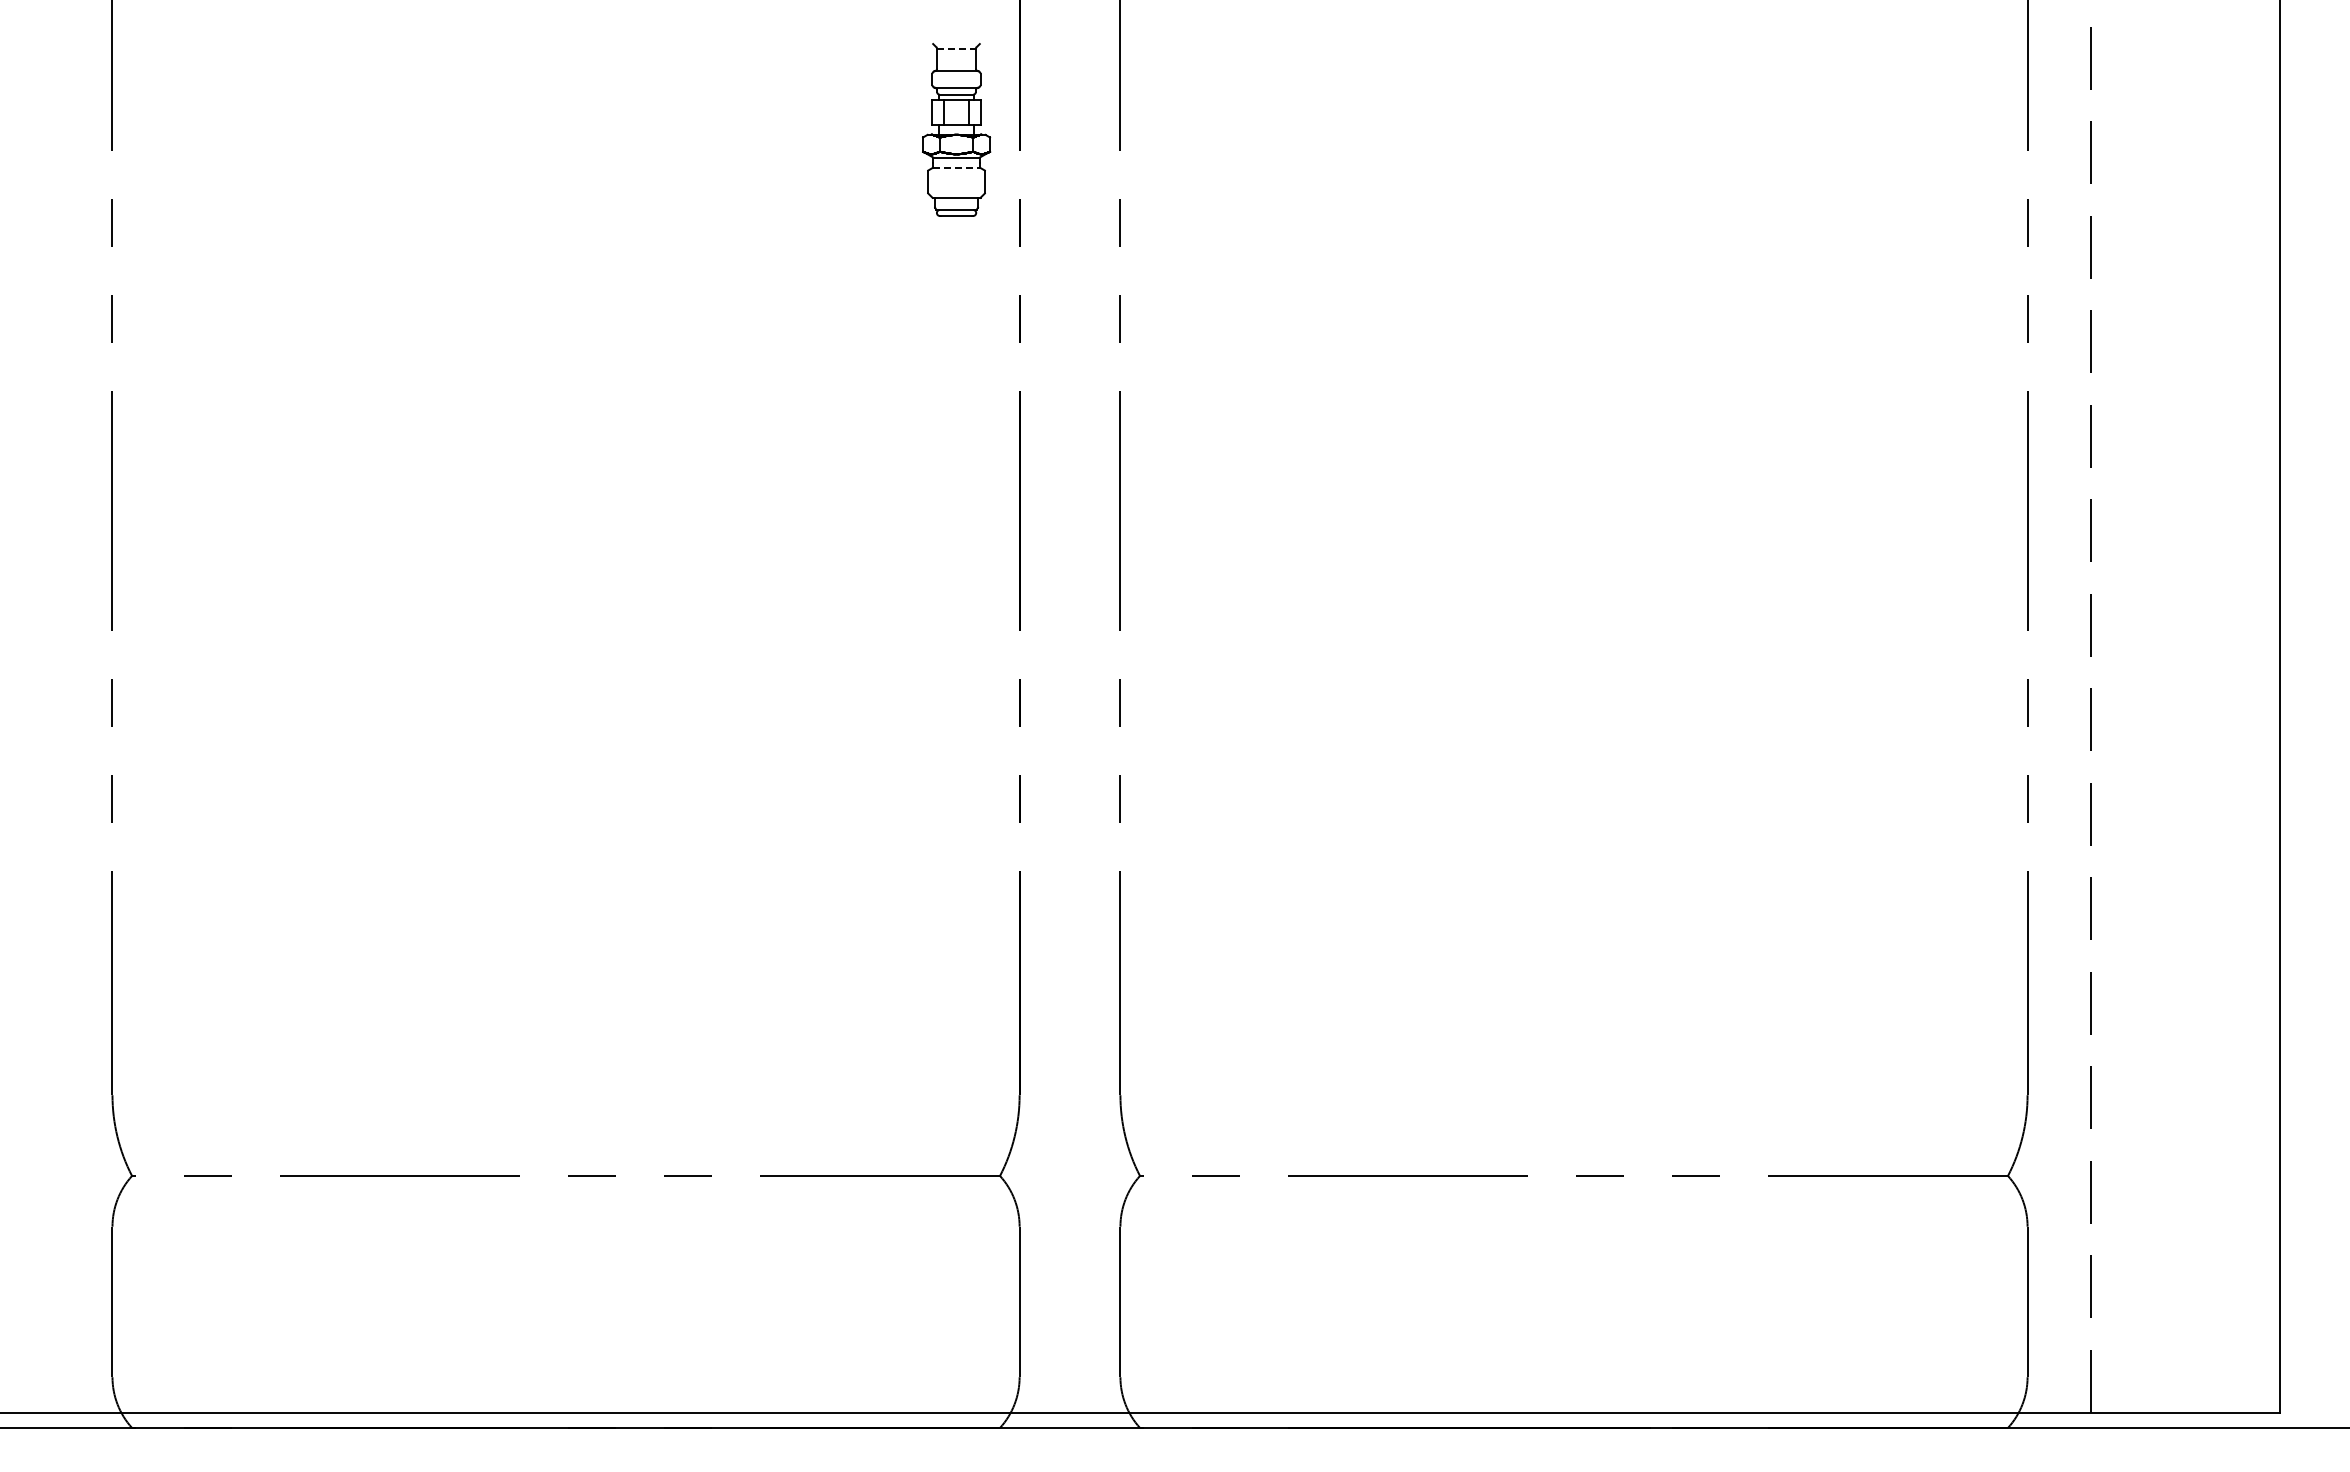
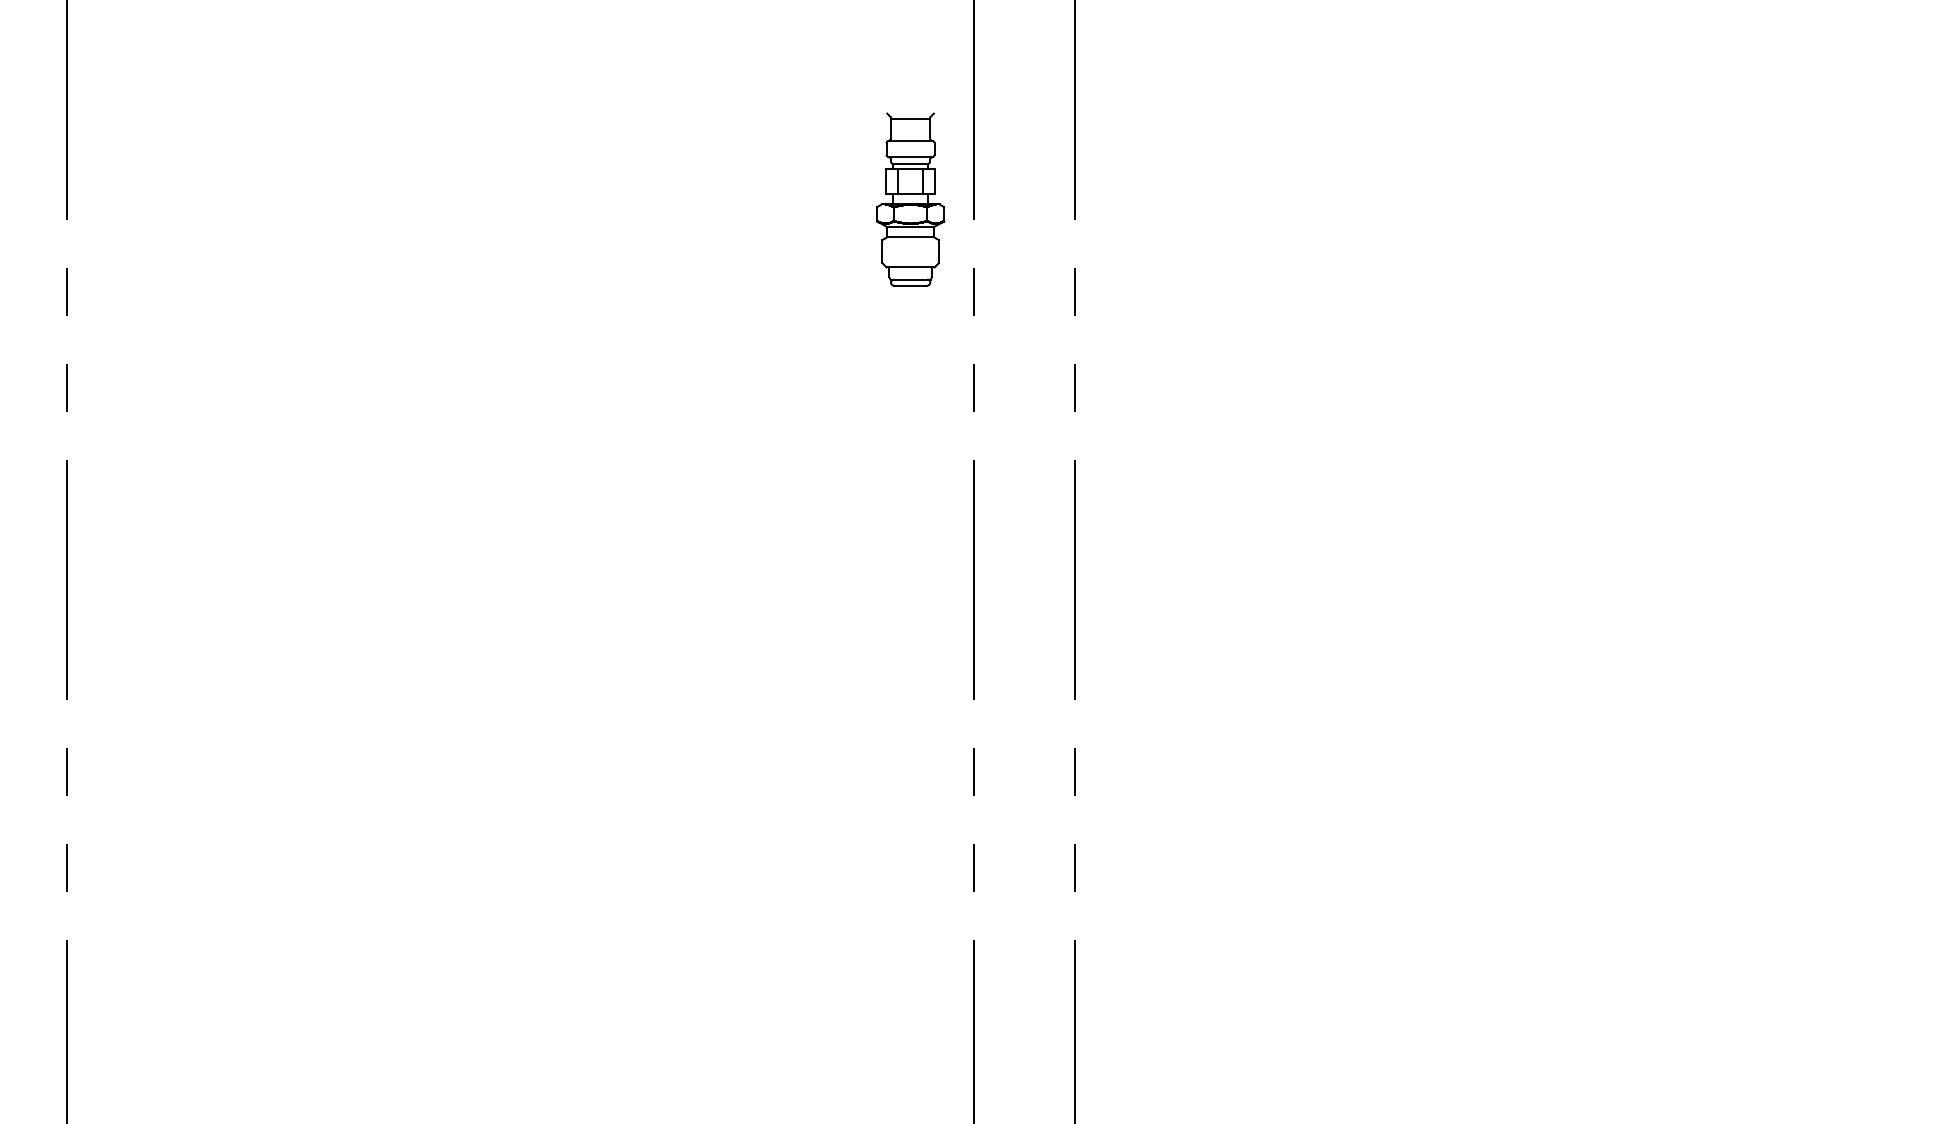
line: (956, 49) -> (910, 119), dashed -> solid
line: (957, 167) -> (911, 237), dashed -> solid

